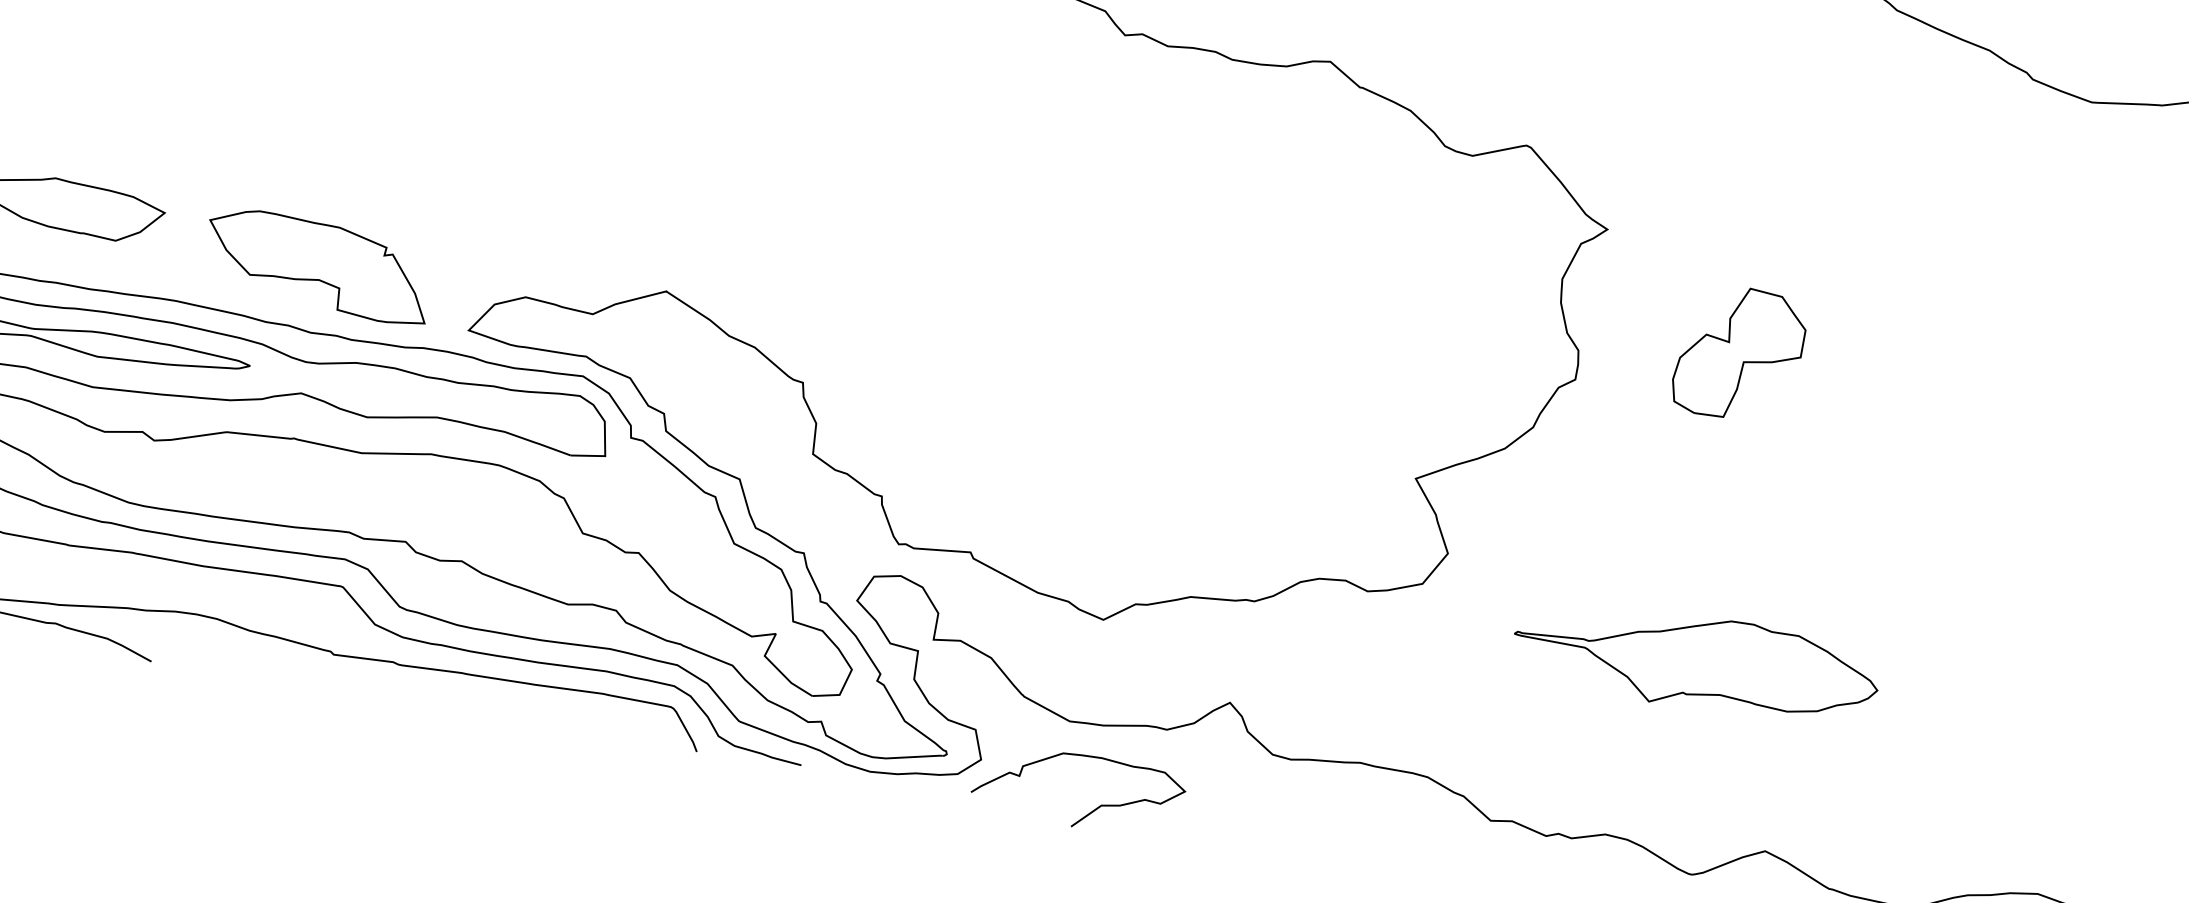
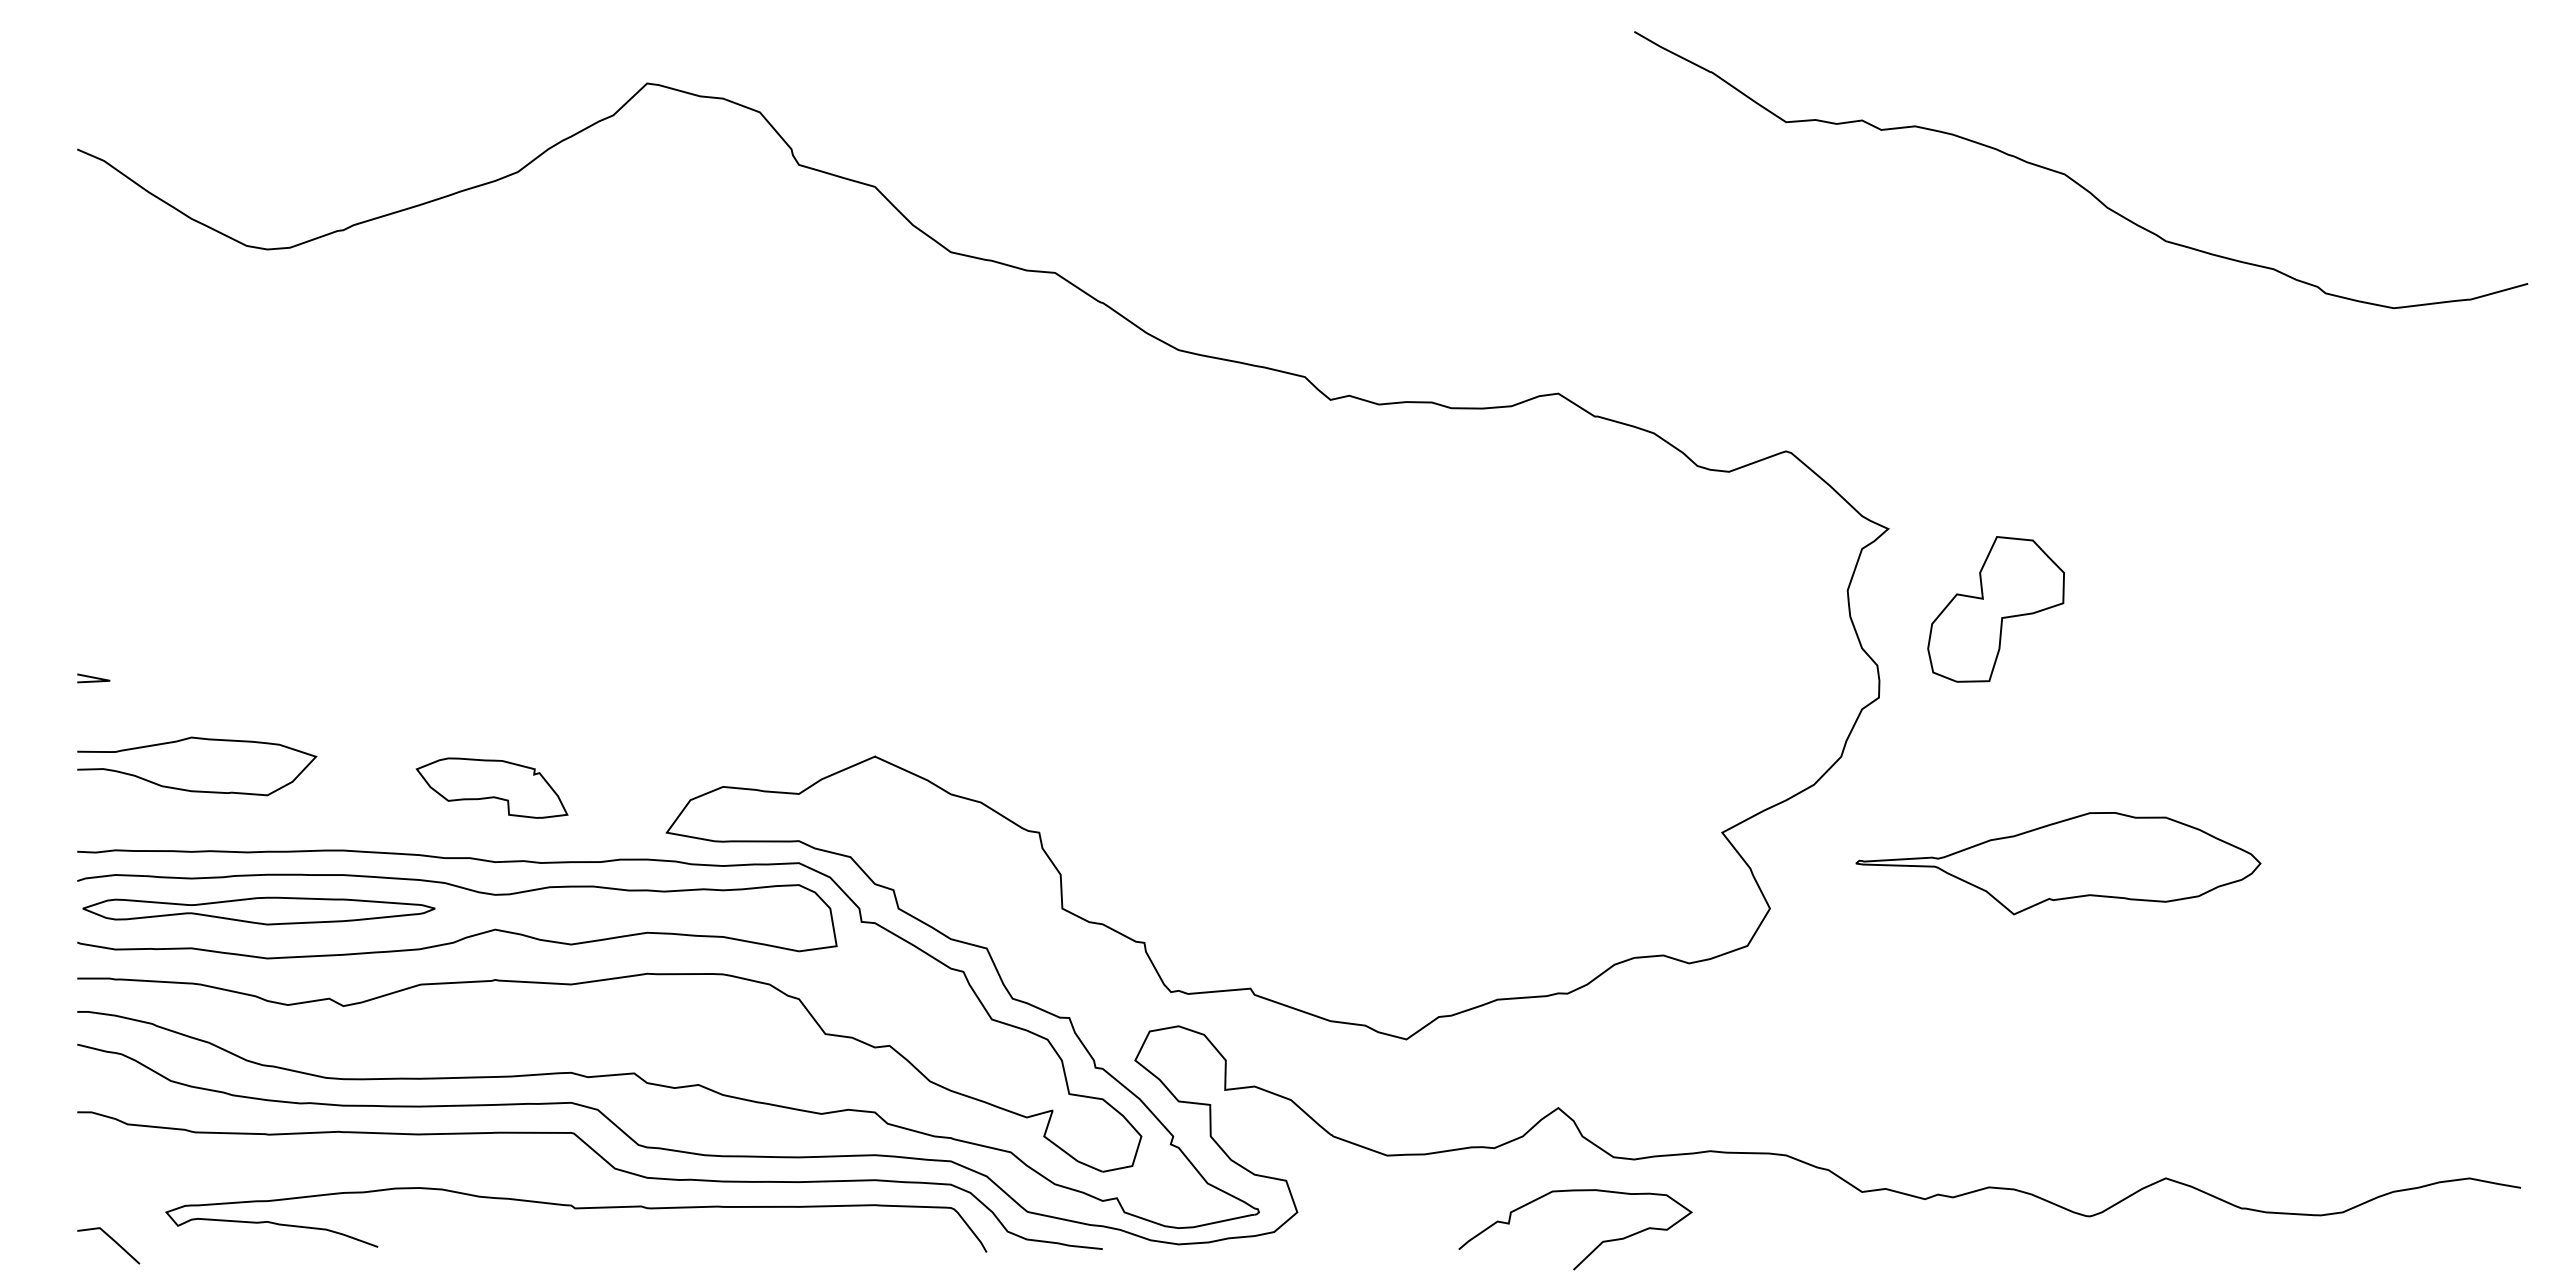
part: (317, 265) -> (491, 787), size x0.6
part: (1738, 353) -> (1995, 609), moved
part: (1696, 662) -> (2058, 863), moved
curve: (1092, 810) -> (1594, 1248), moved

